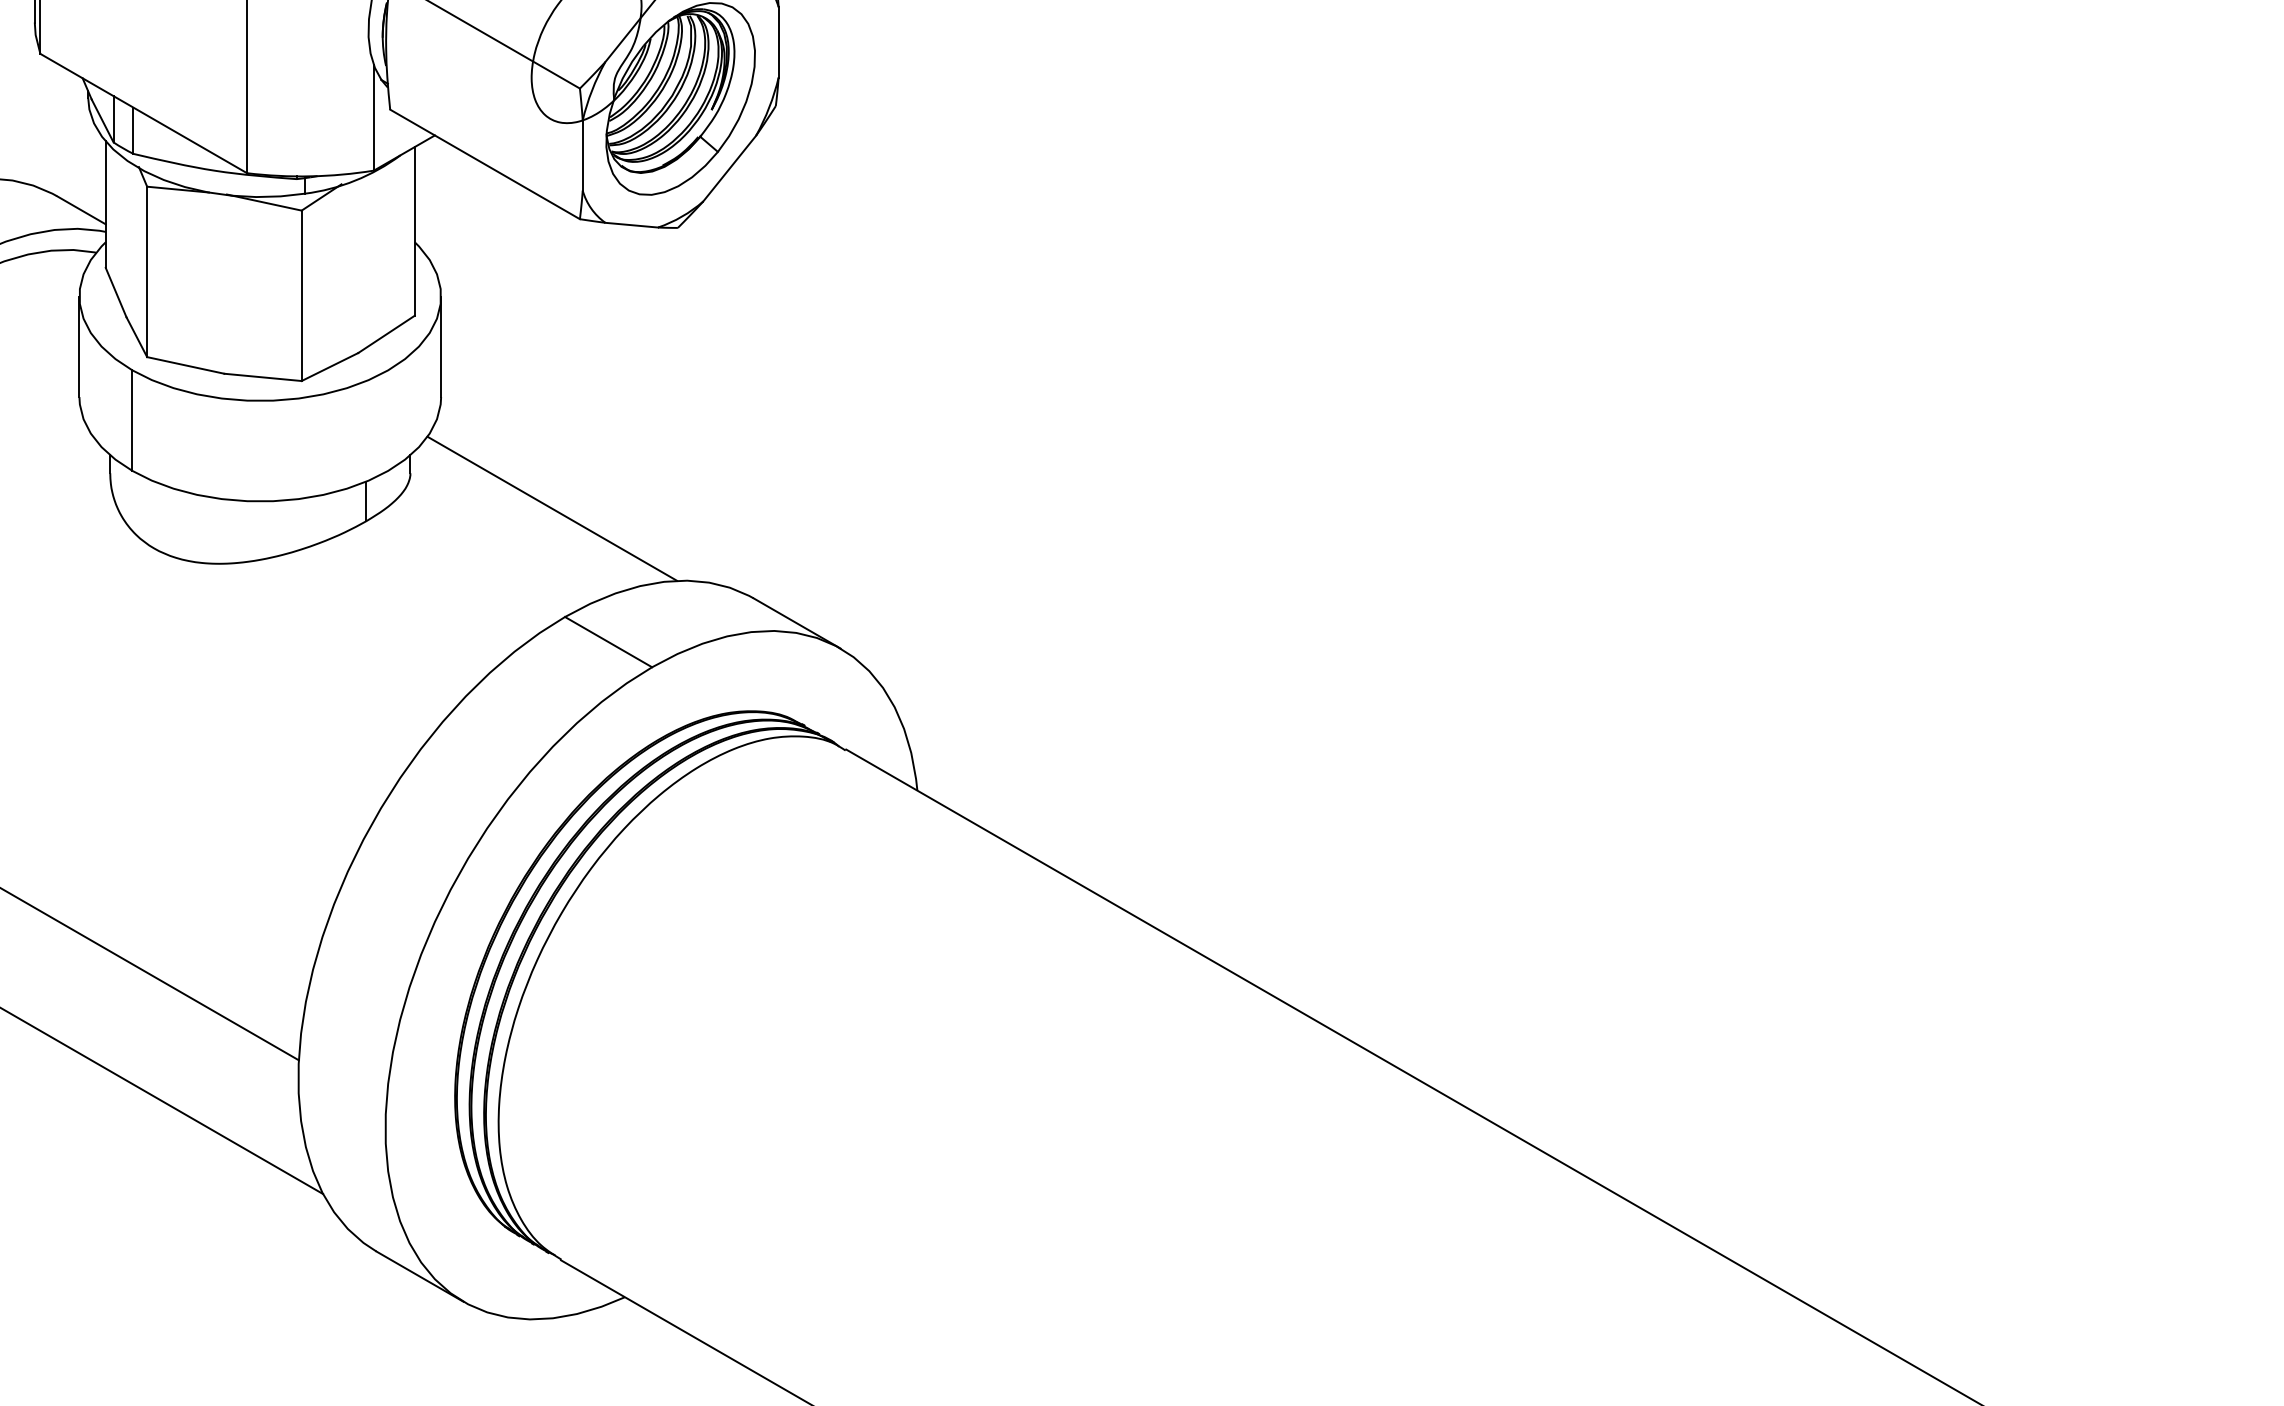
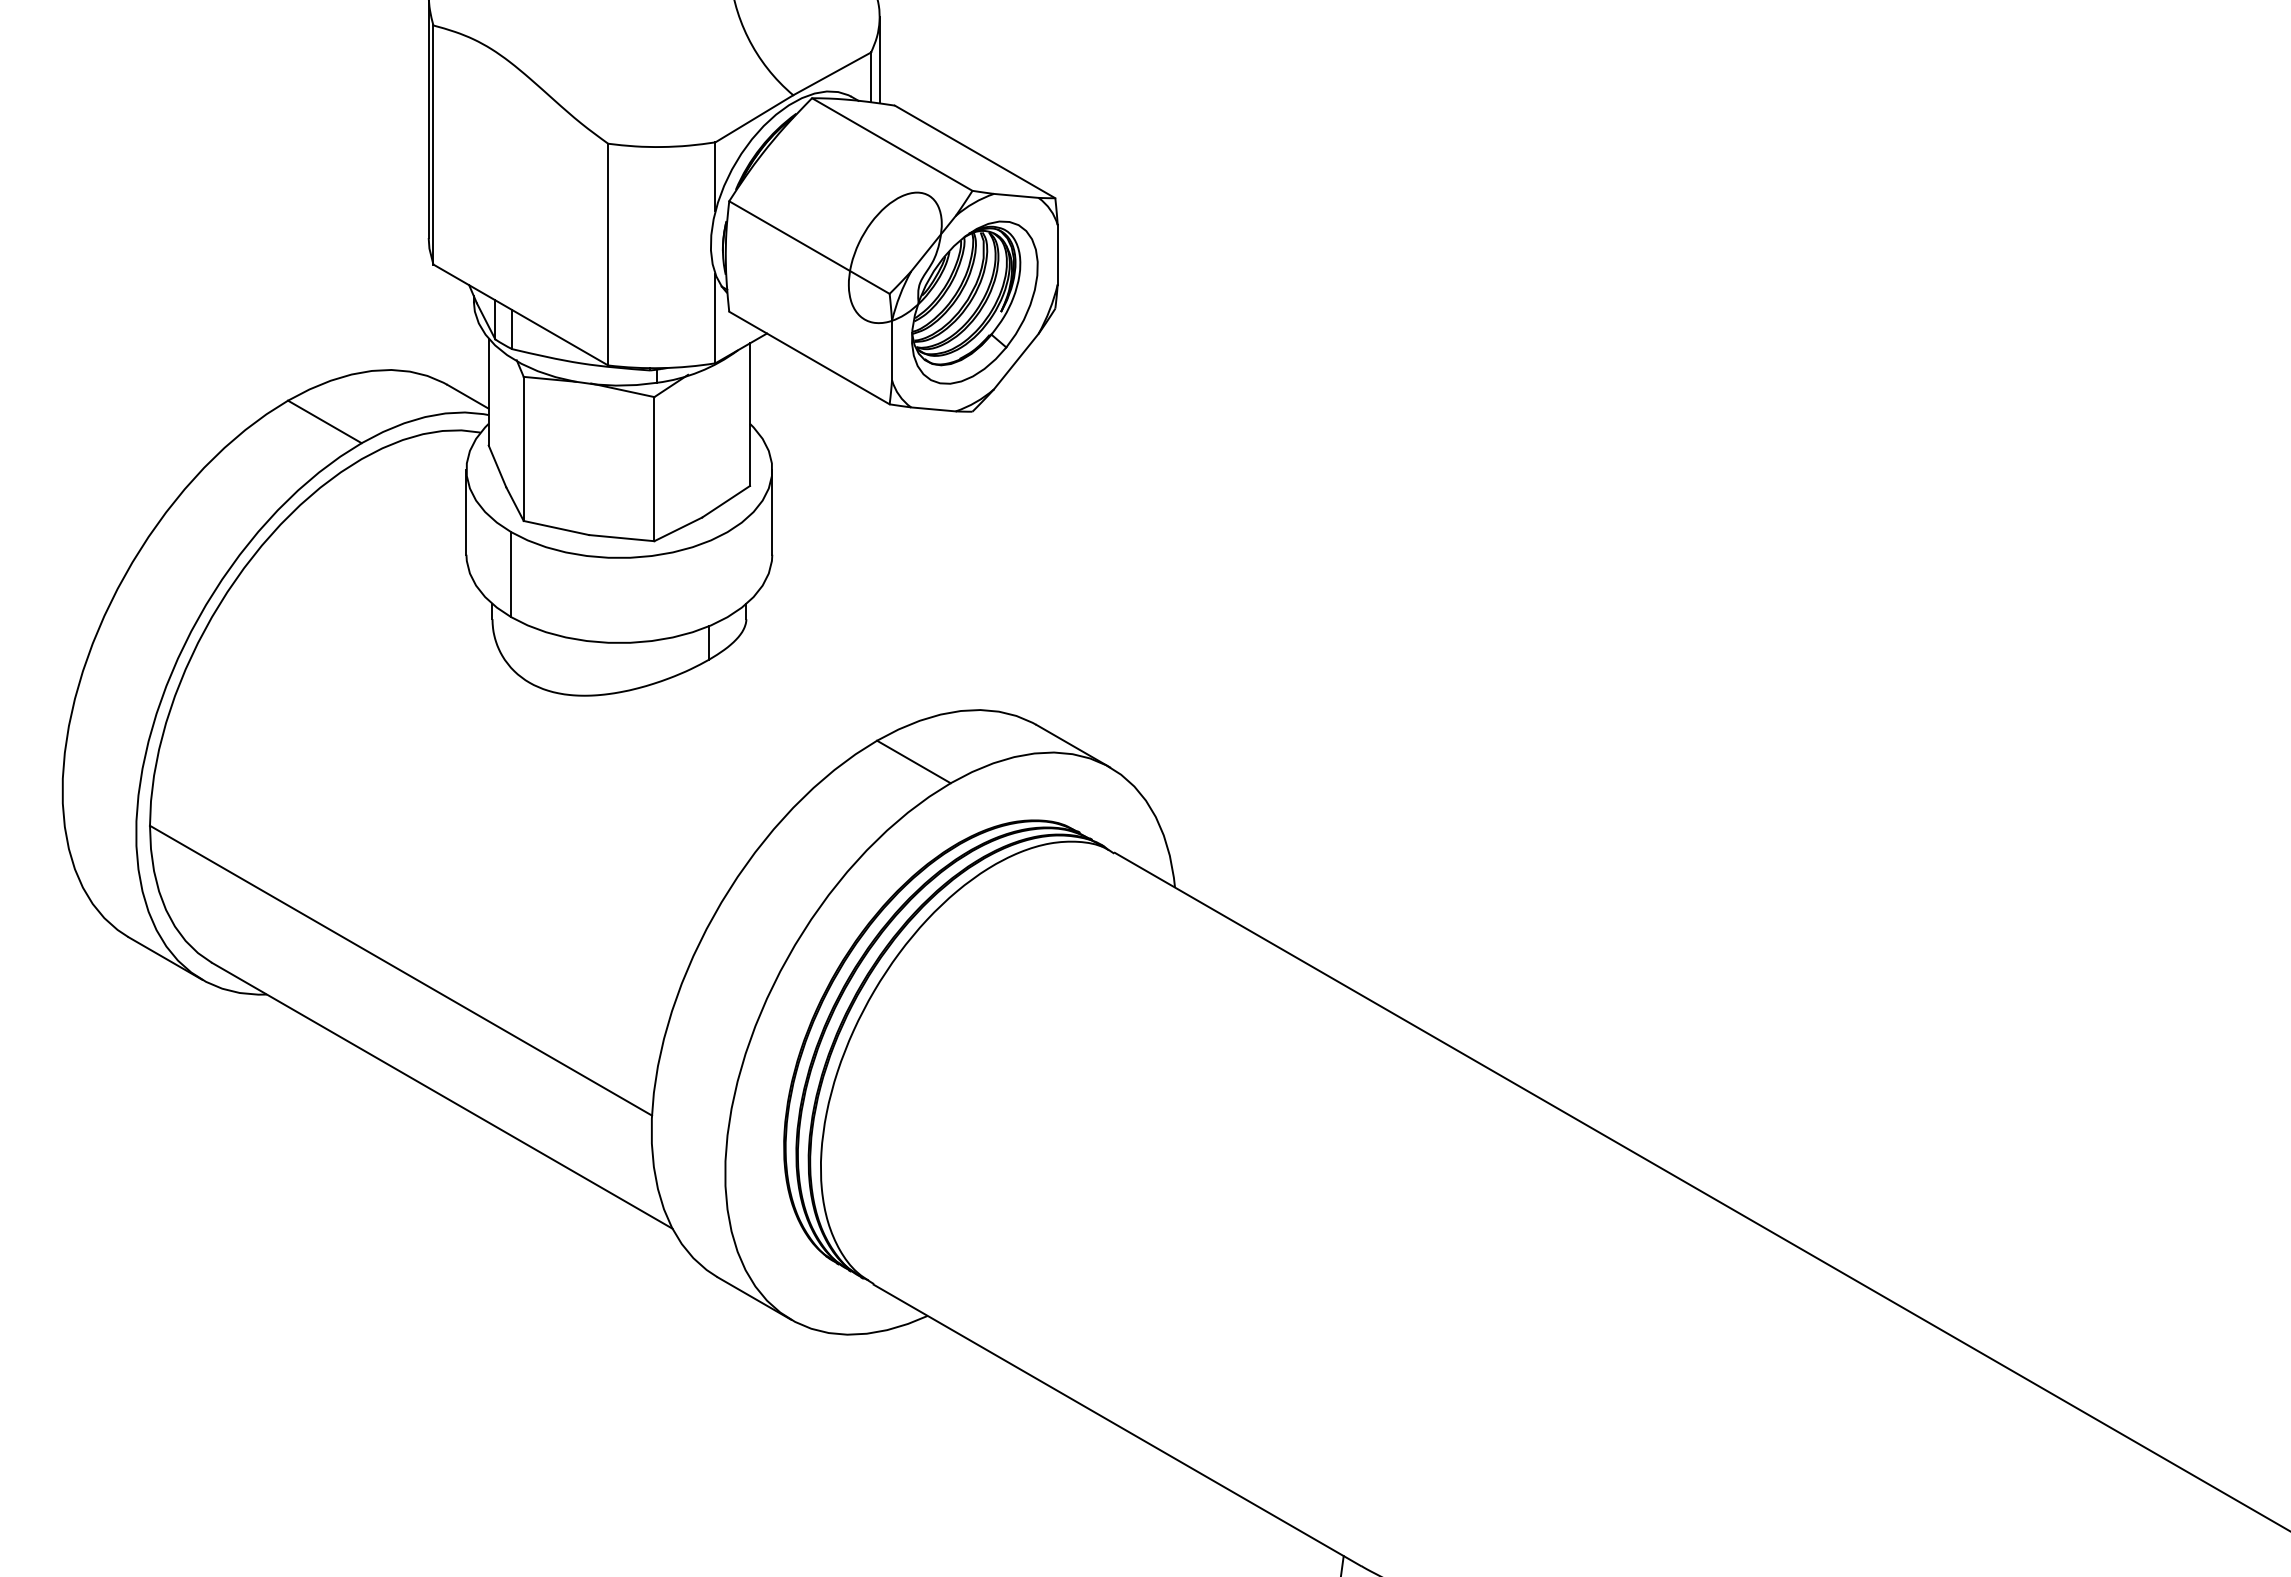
line: (551, 509) -> (865, 649), removed

